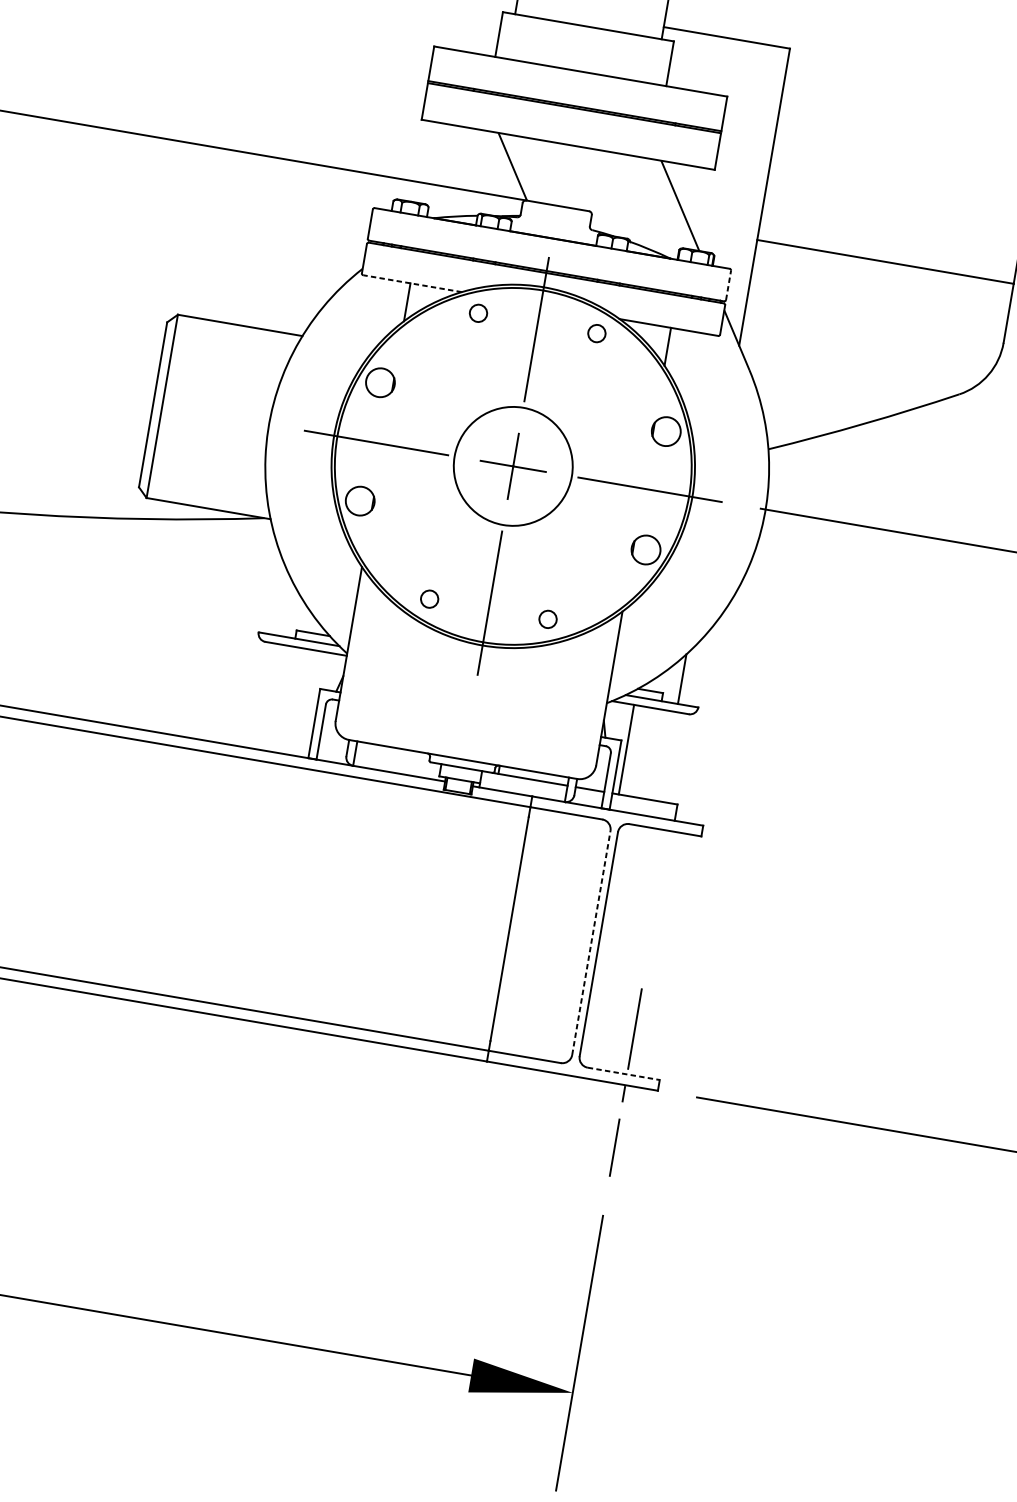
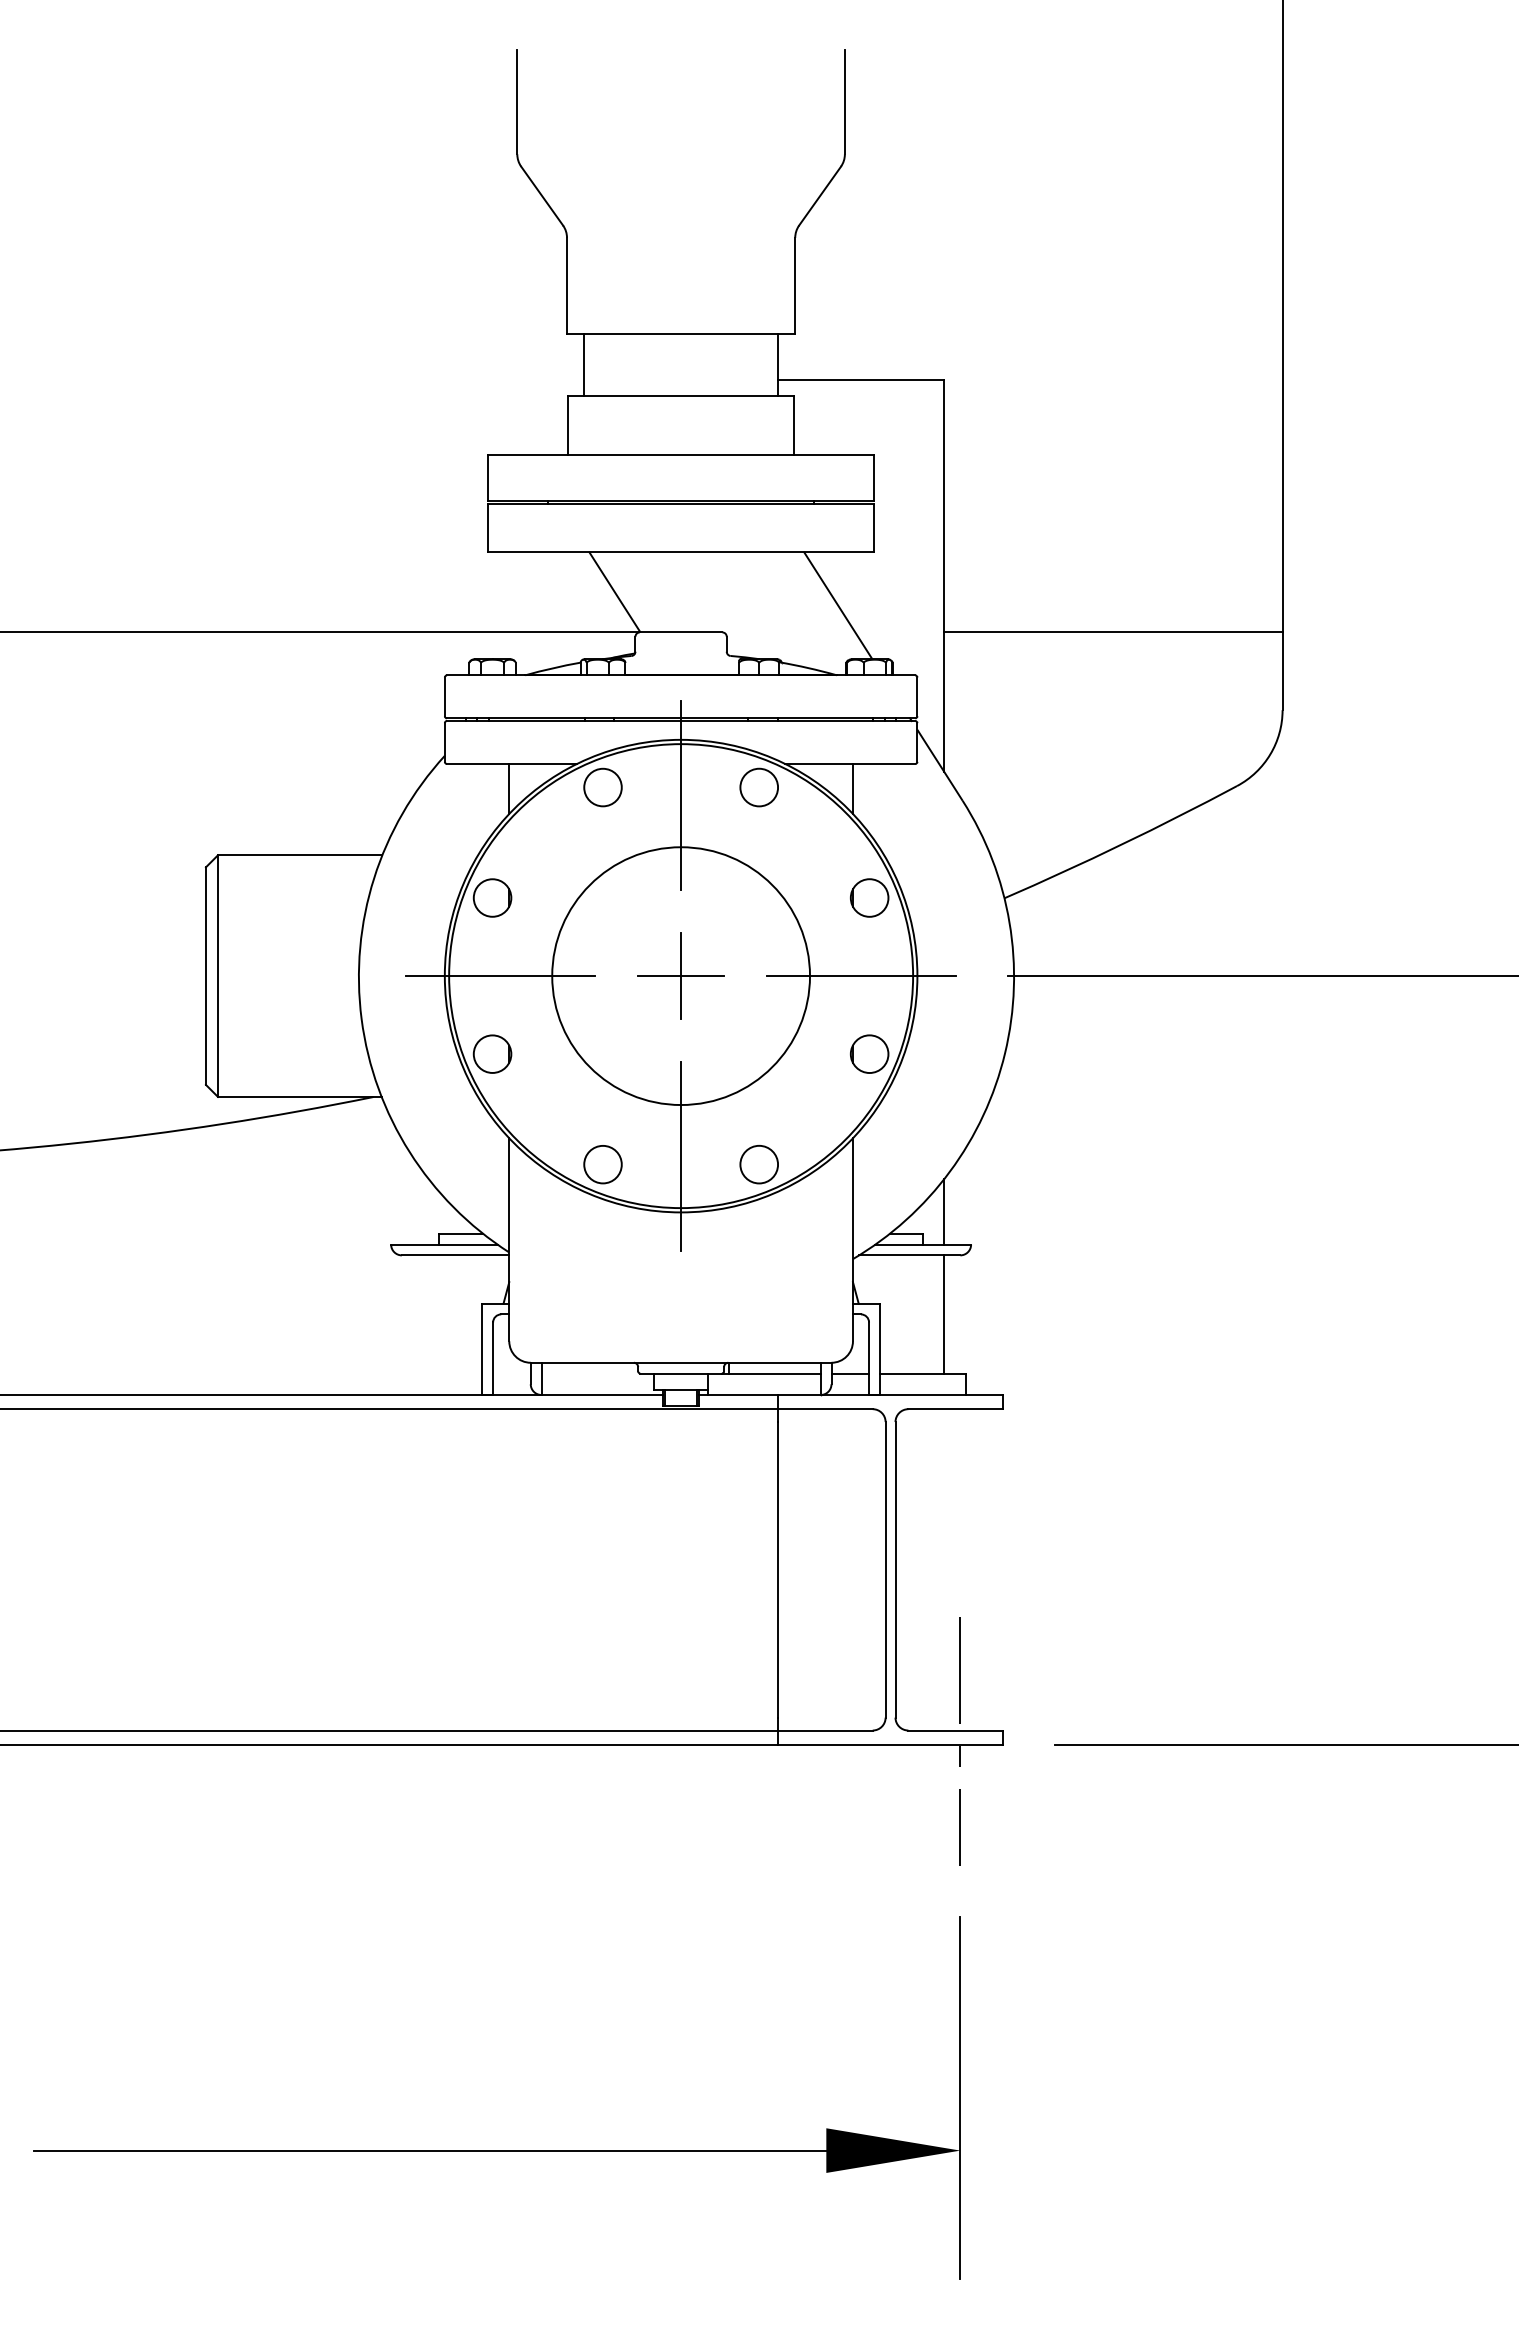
line: (412, 283) -> (511, 763), dashed -> solid
line: (728, 285) -> (917, 696), dashed -> solid
circle: (478, 313) -> (602, 787), size x1.67
circle: (597, 333) -> (759, 787), size x1.67
circle: (513, 466) -> (681, 976), size x1.67
circle: (429, 599) -> (602, 1164), size x1.67
circle: (548, 619) -> (759, 1164), size x1.67
line: (626, 749) -> (944, 1314), moved
line: (591, 942) -> (885, 1569), dashed -> solid
line: (624, 1073) -> (956, 1730), dashed -> solid

